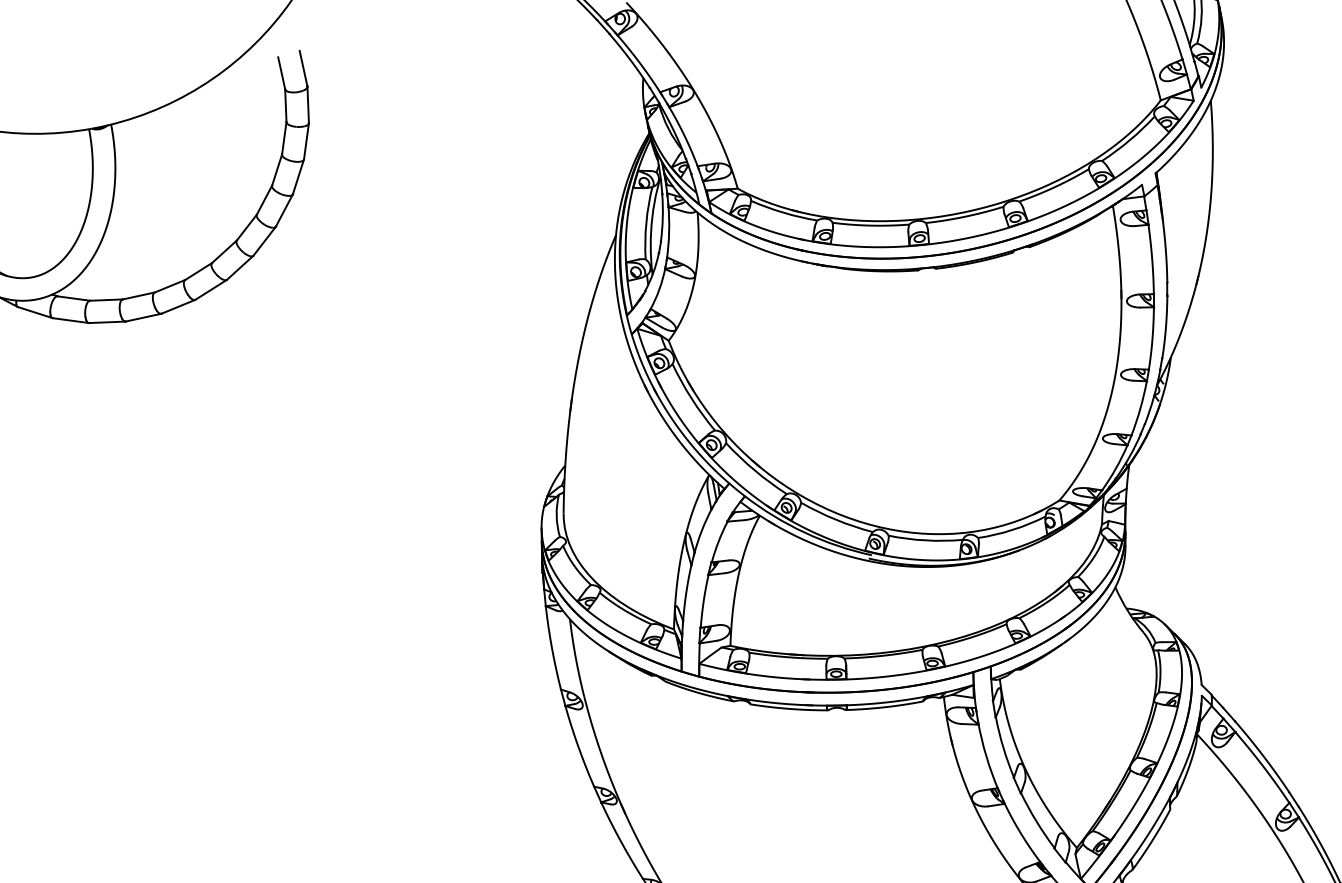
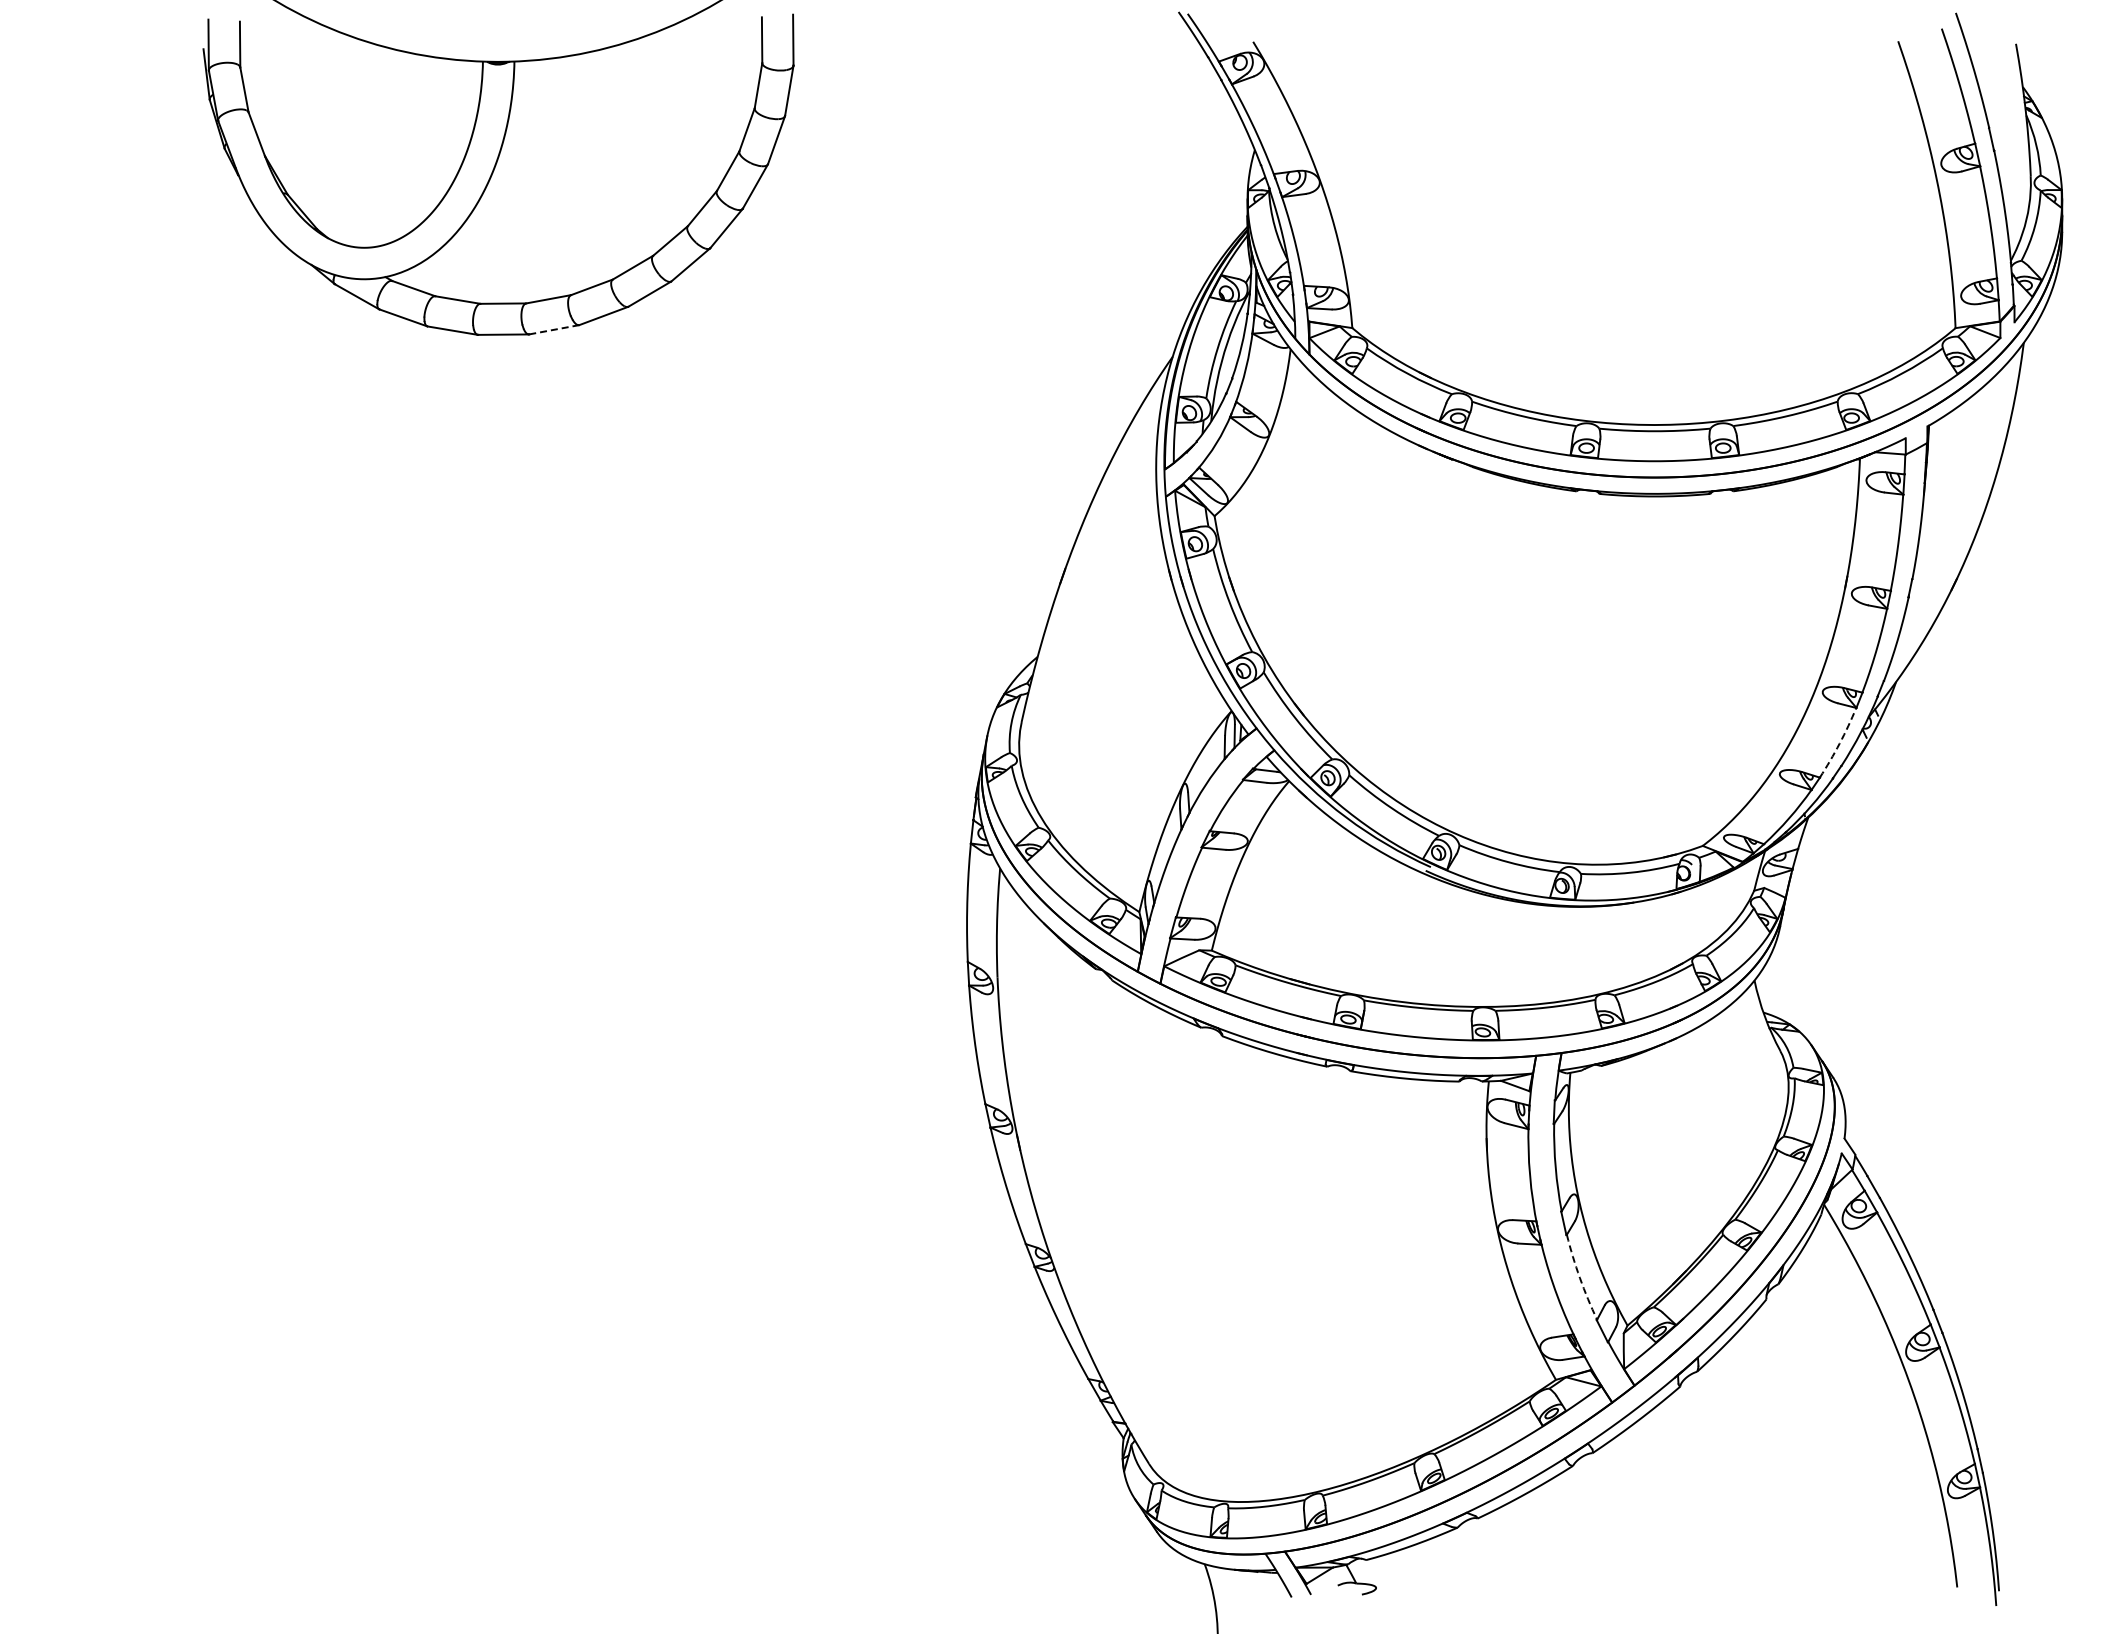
line: (178, 306) -> (554, 329), solid -> dashed
arc: (1140, 408) -> (1839, 743), solid -> dashed
arc: (1036, 821) -> (1579, 1278), solid -> dashed

